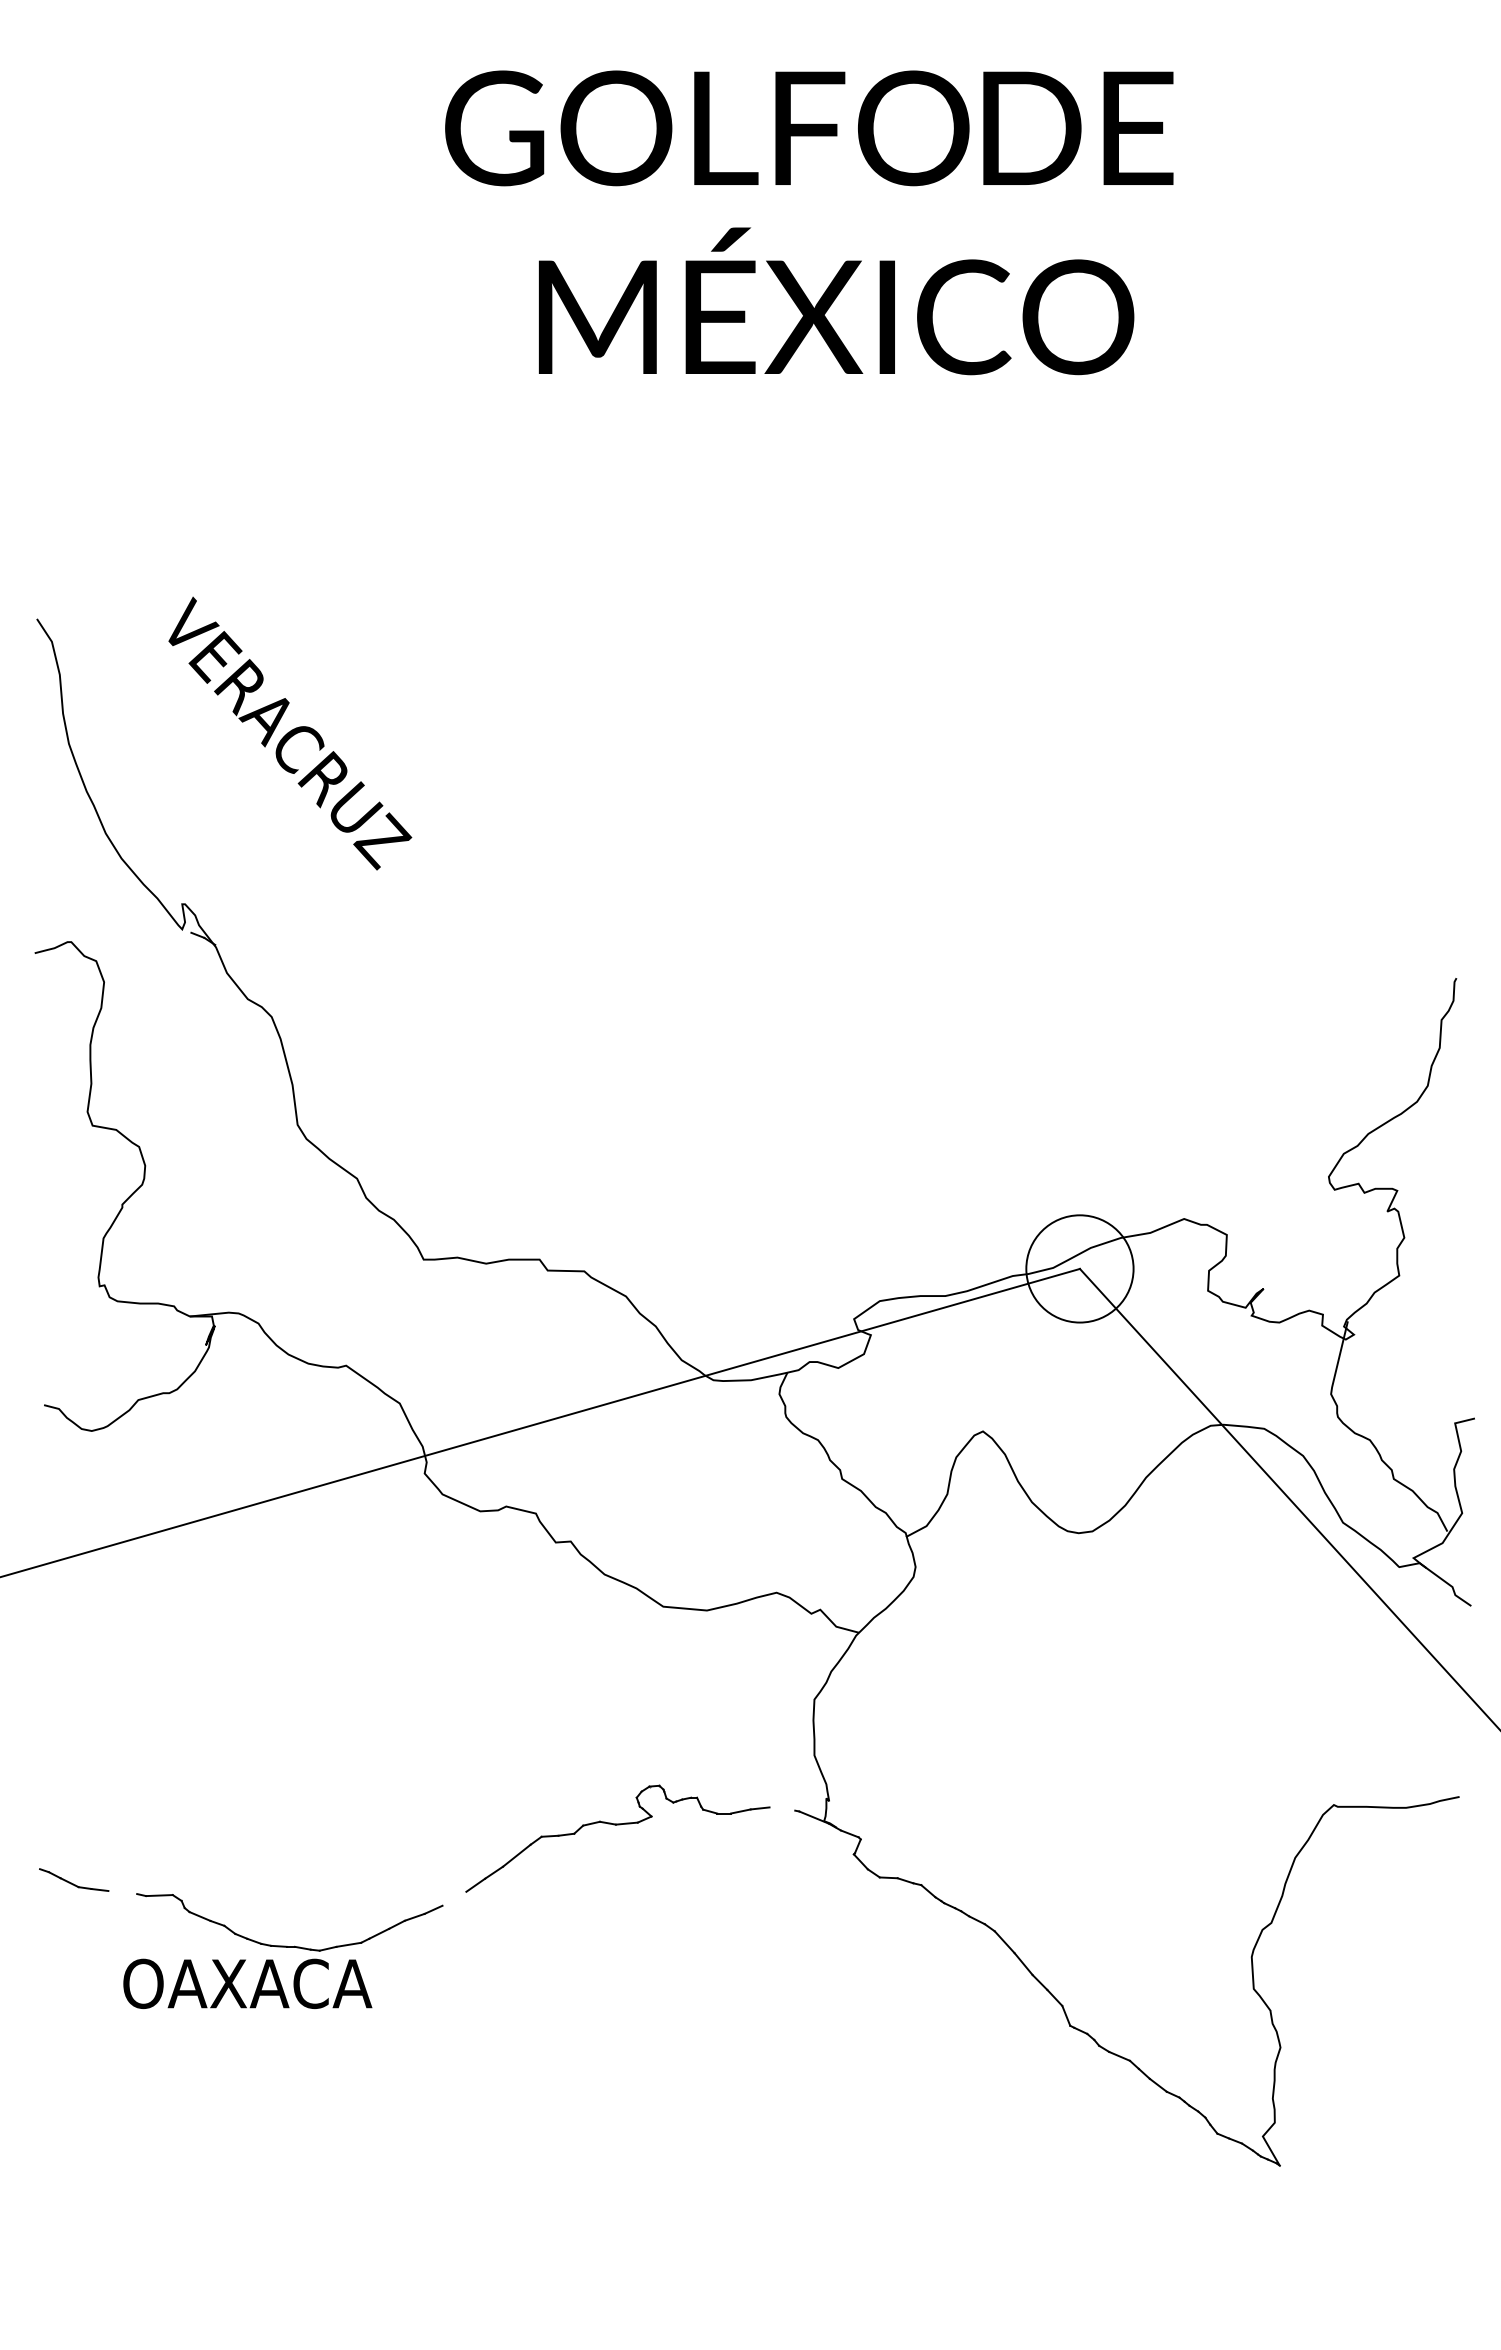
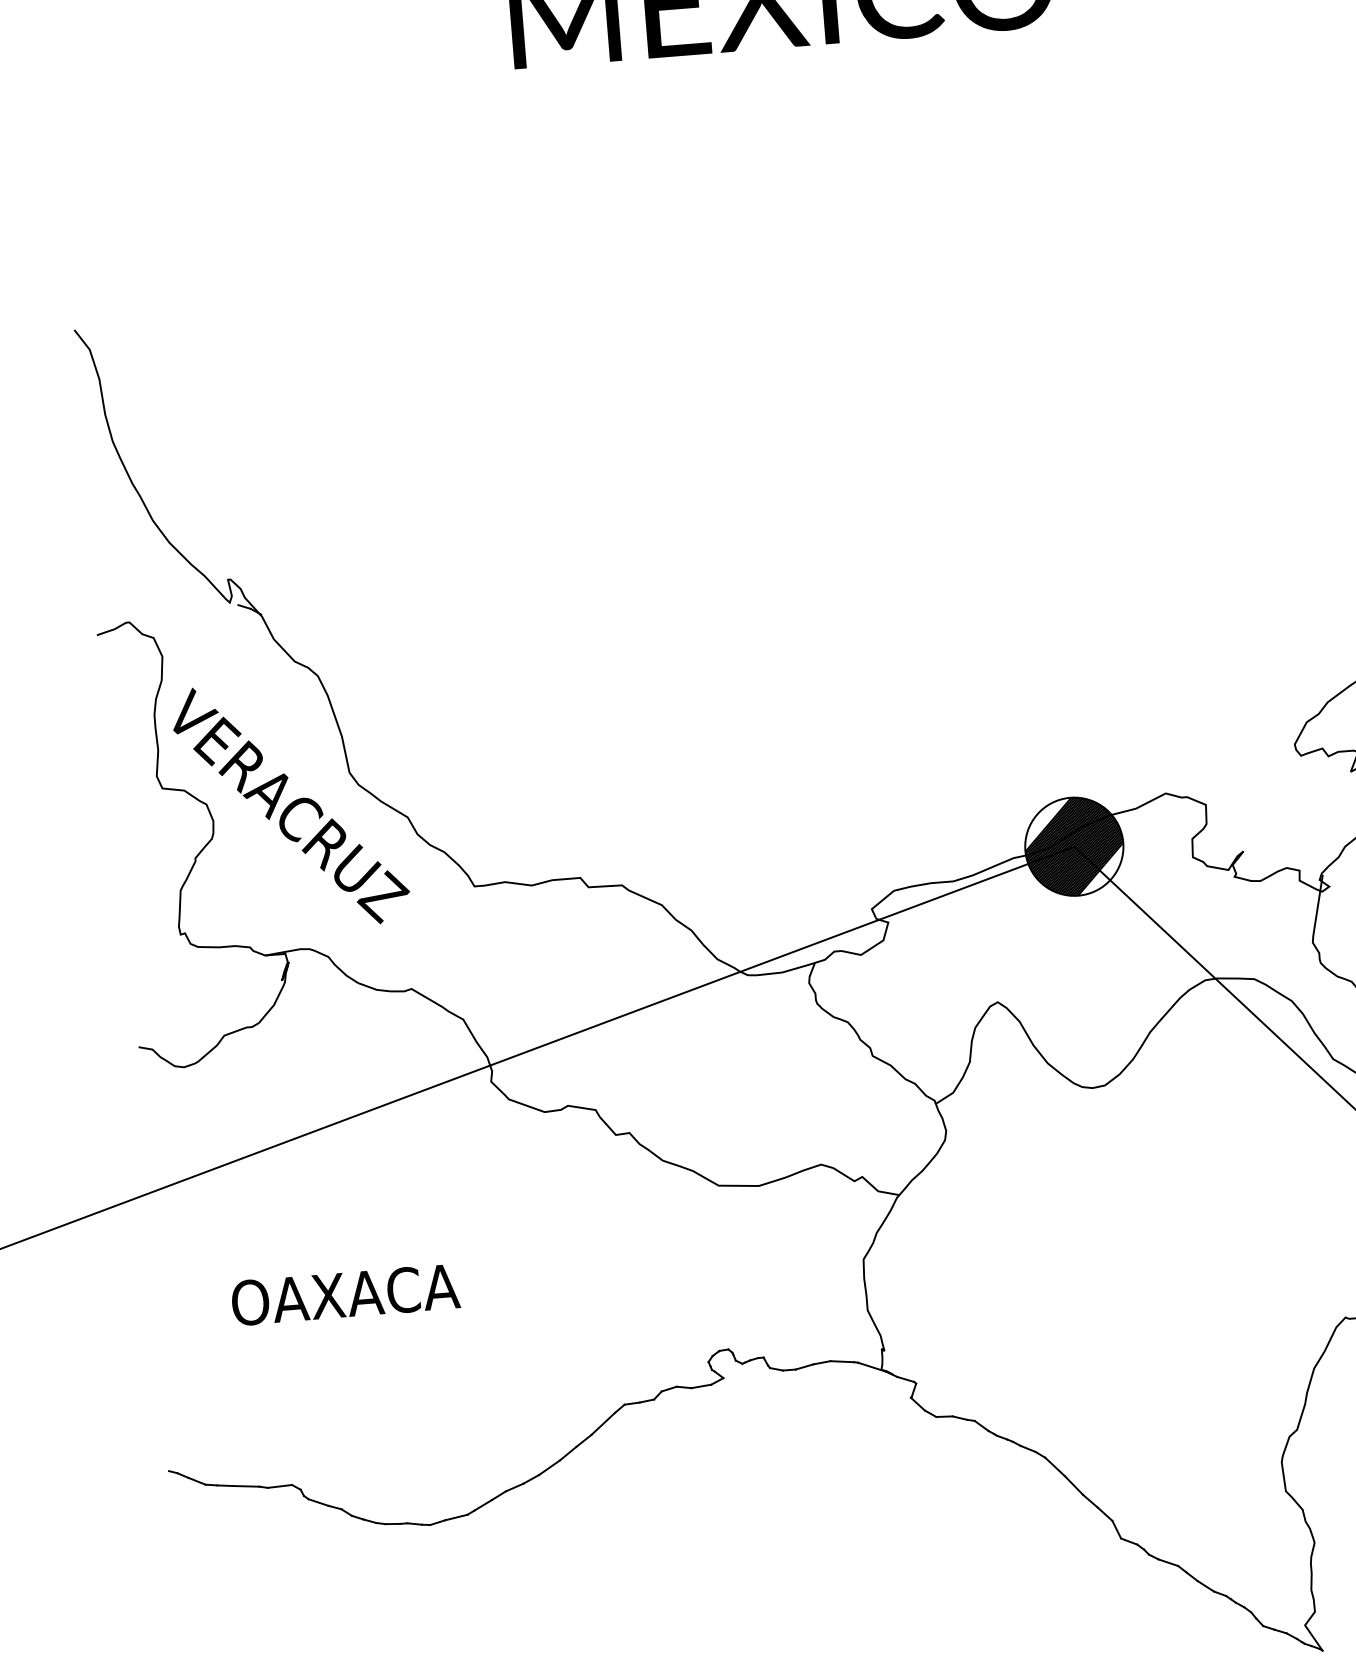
text: (290, 733) -> (291, 805), moved
hatch: (1079, 1268) -> (1073, 846), added
line: (782, 1808) -> (842, 1361), added
line: (122, 1892) -> (246, 1486), added
line: (454, 1898) -> (549, 1467), added
text: (247, 1983) -> (345, 1294), moved

